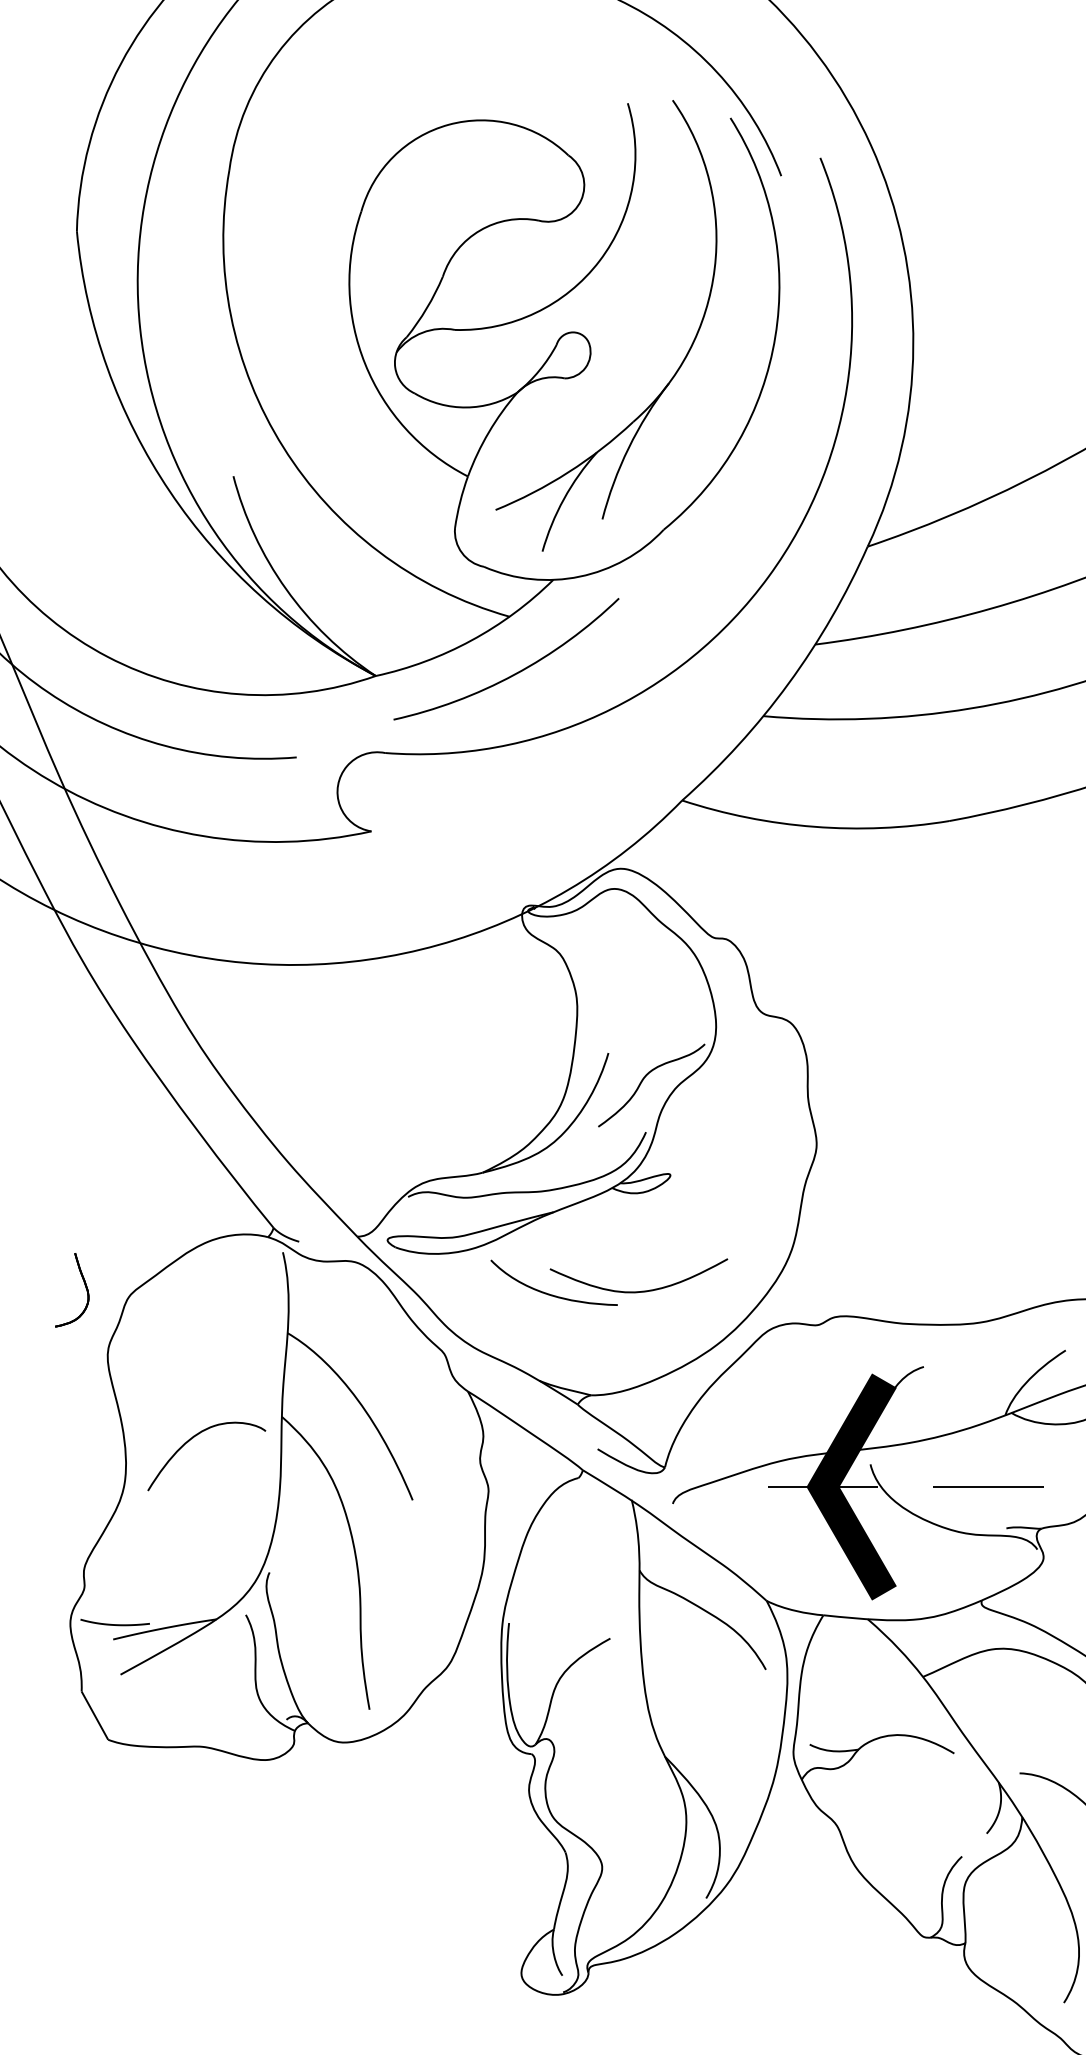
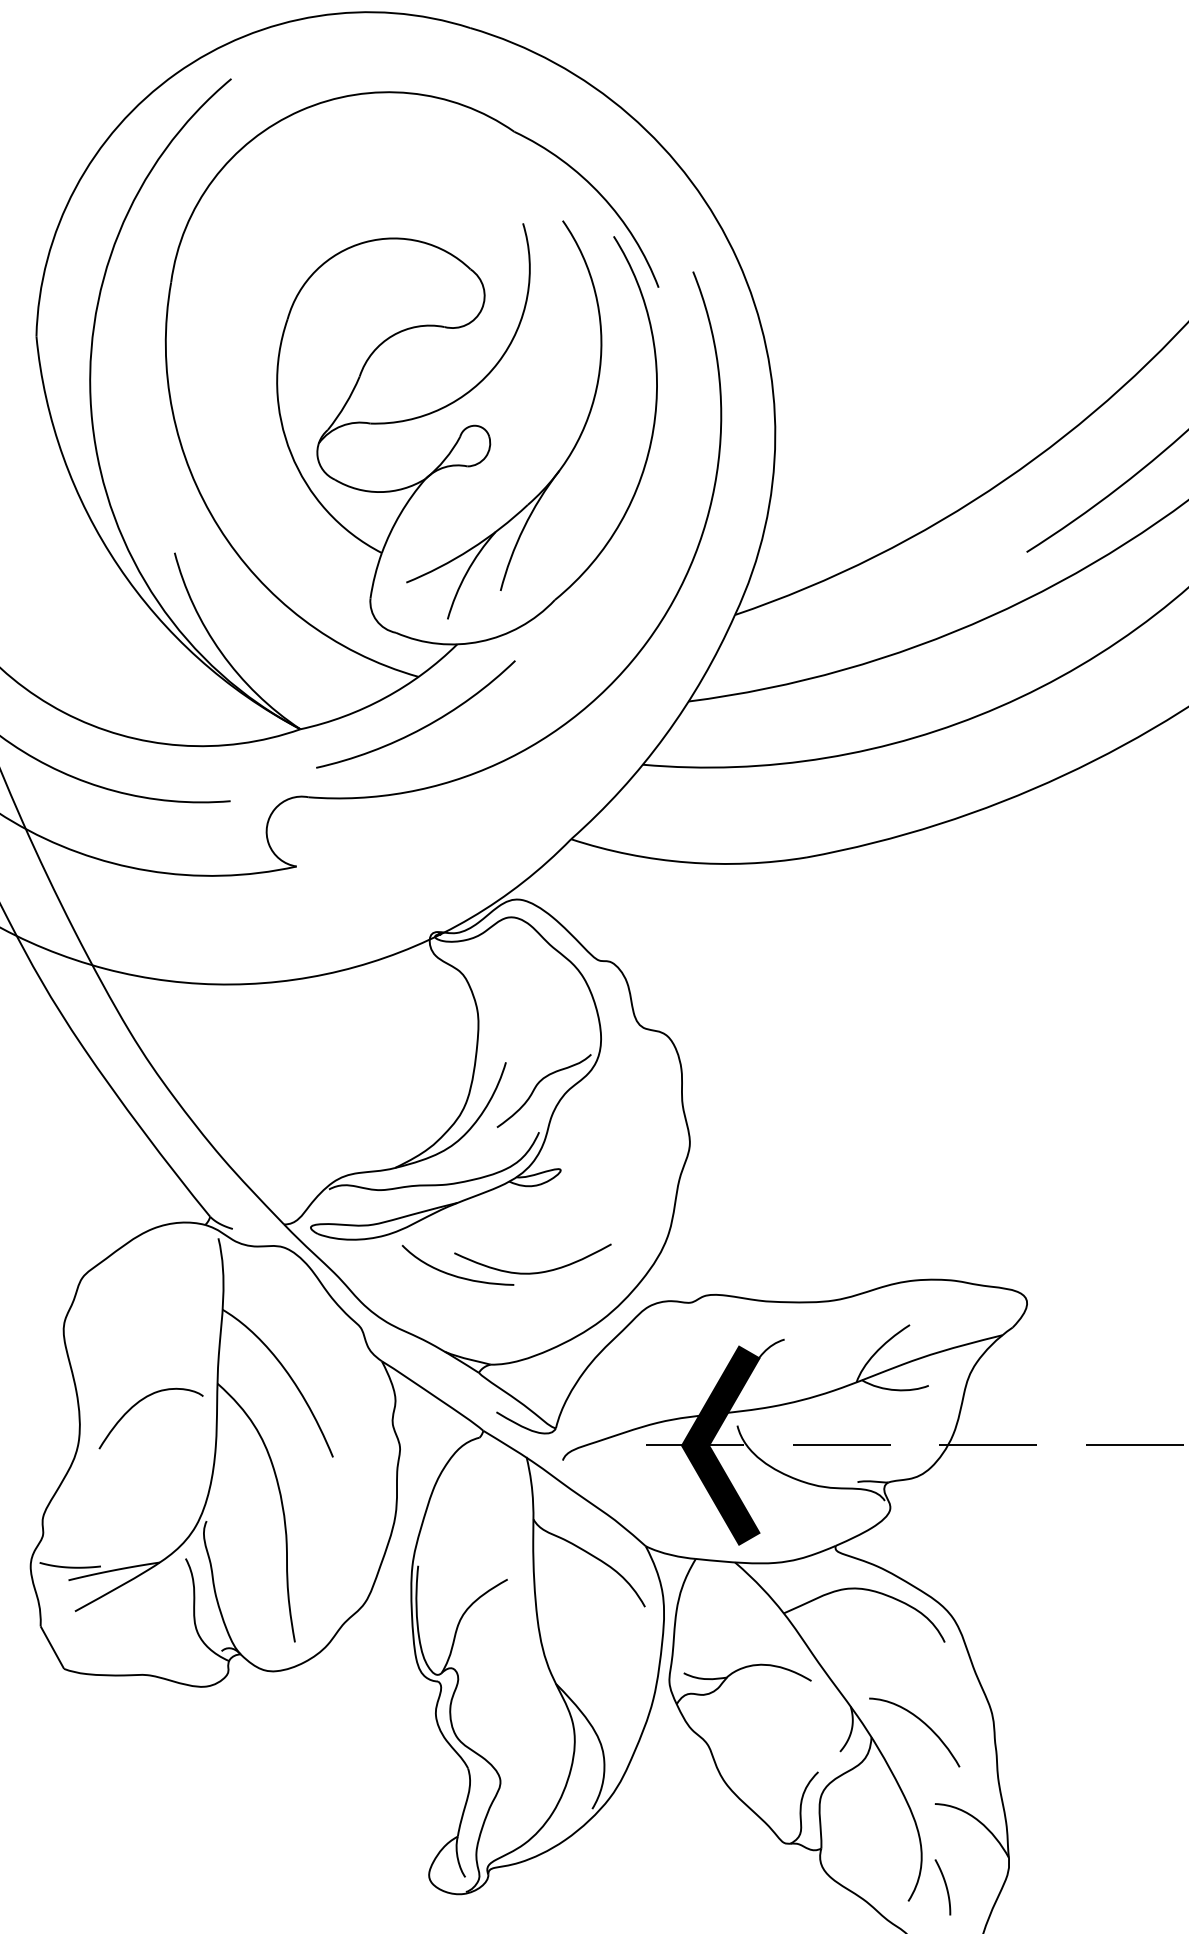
part: (84, 1286) -> (43, 1268), removed

